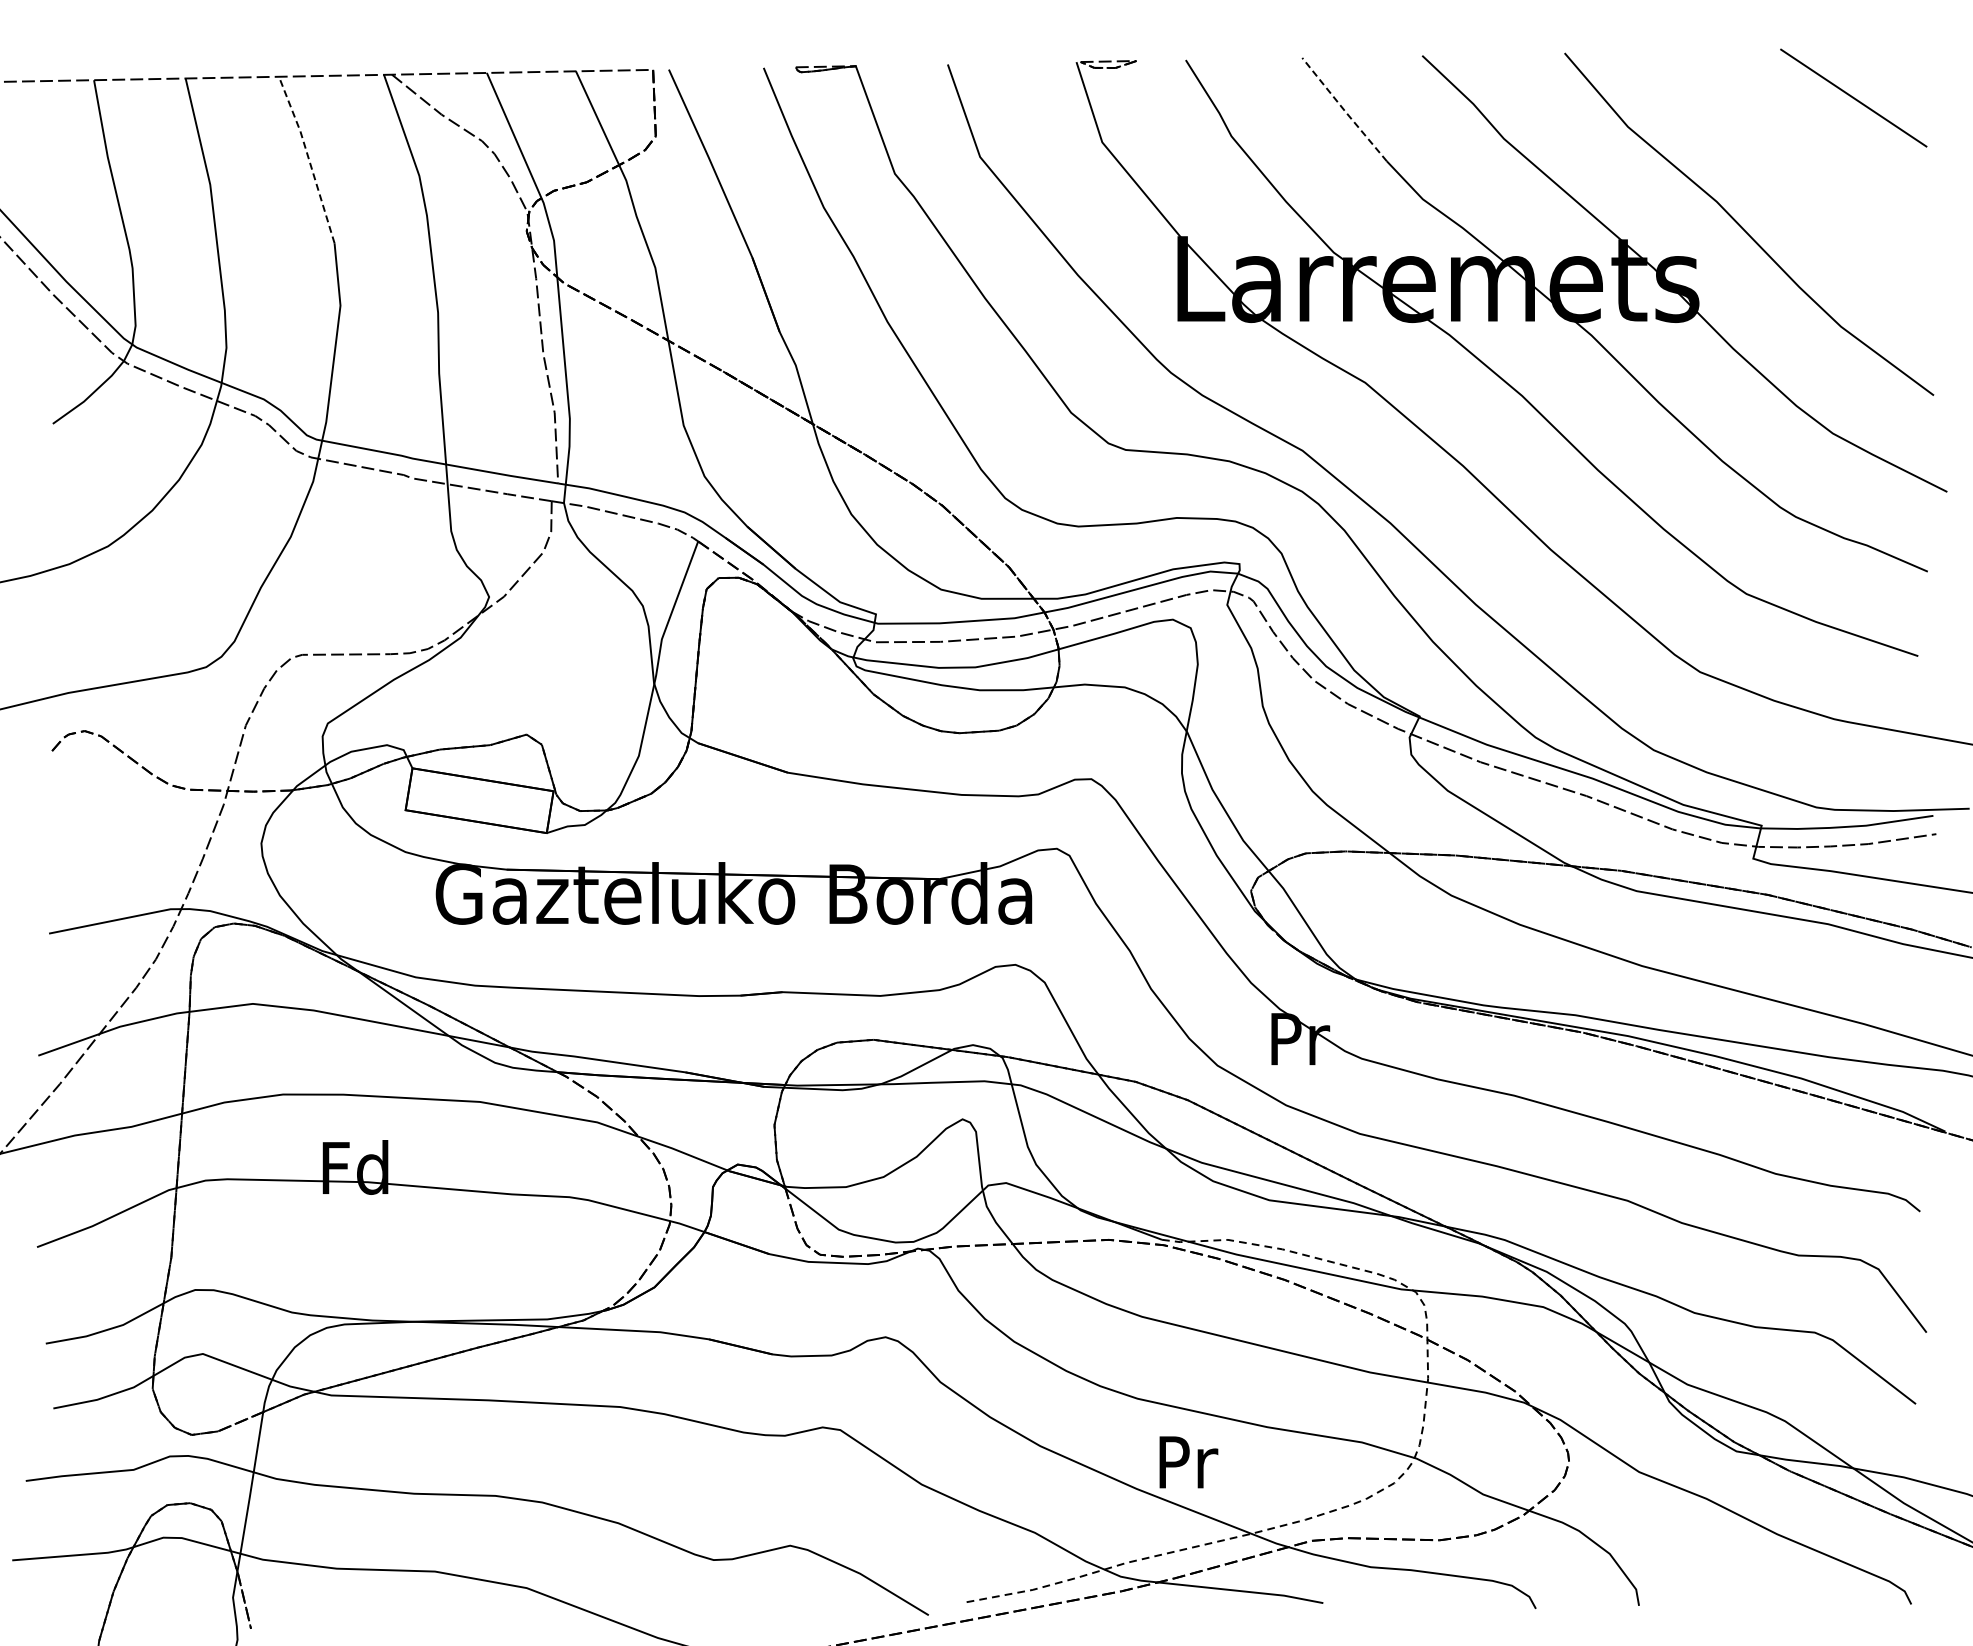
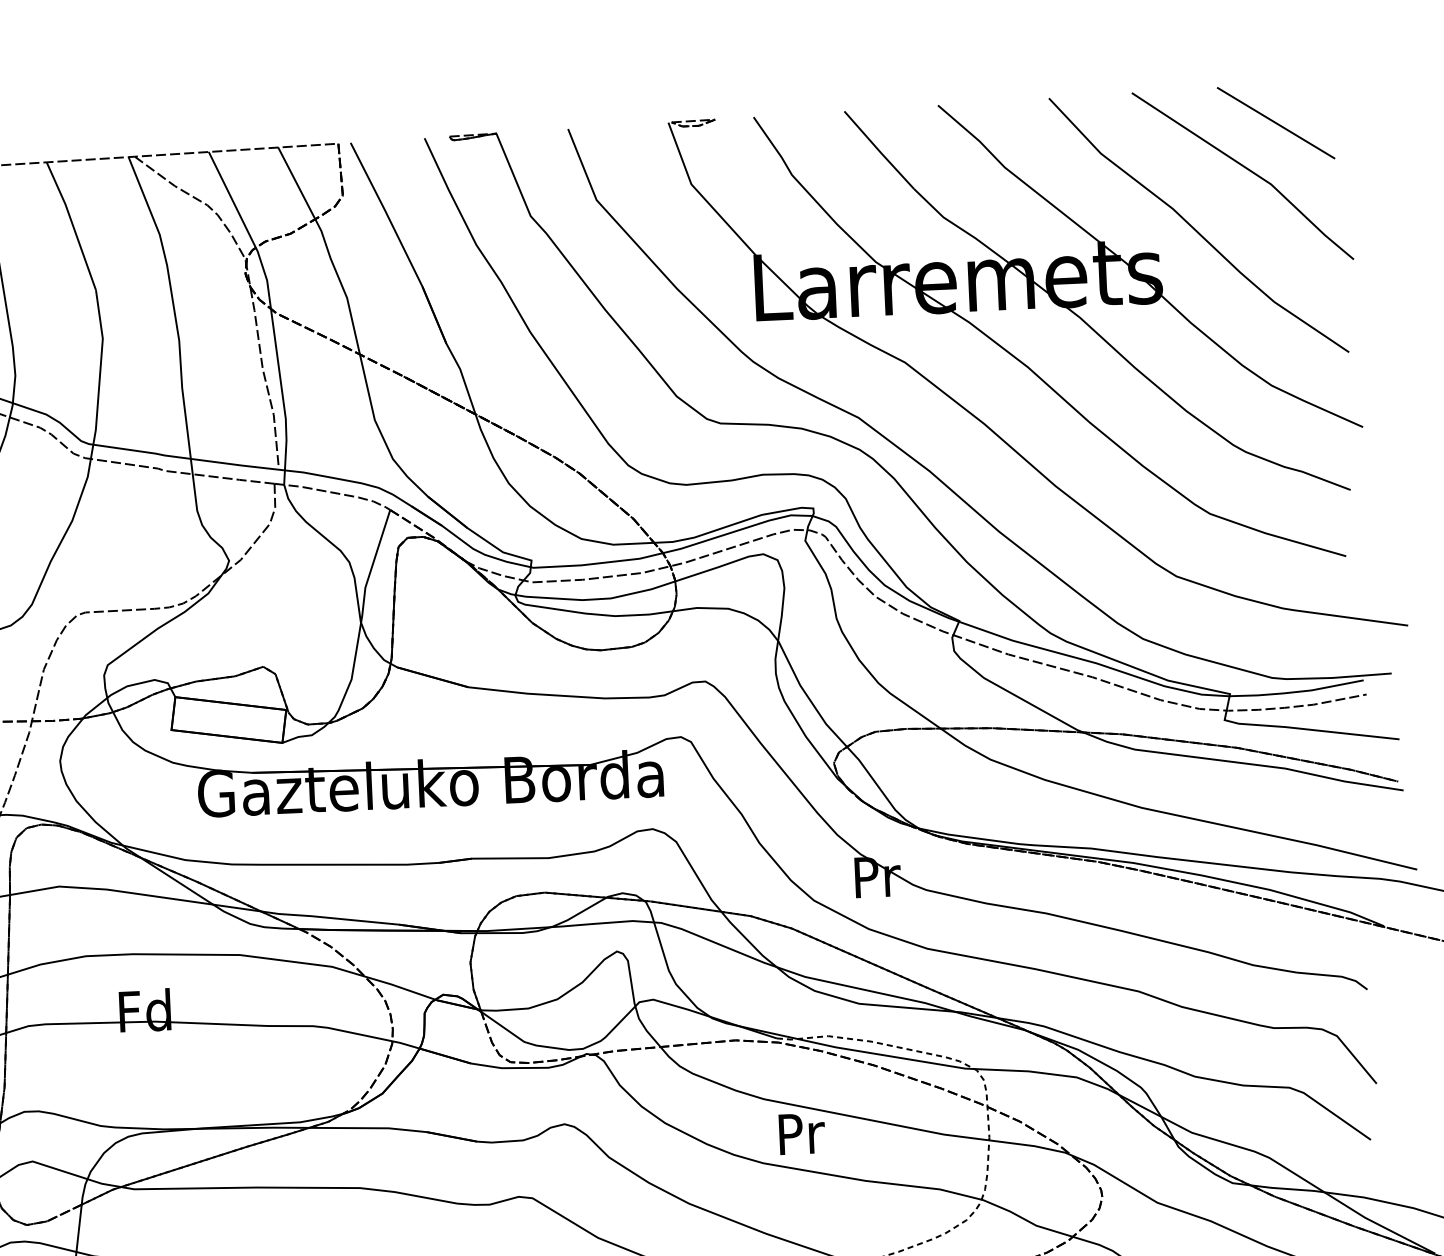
line: (1344, 109) -> (879, 150), dashed -> solid
line: (1814, 156) -> (1247, 170), added
line: (308, 158) -> (72, 225), dashed -> solid
text: (1188, 1462) -> (801, 1133), moved

